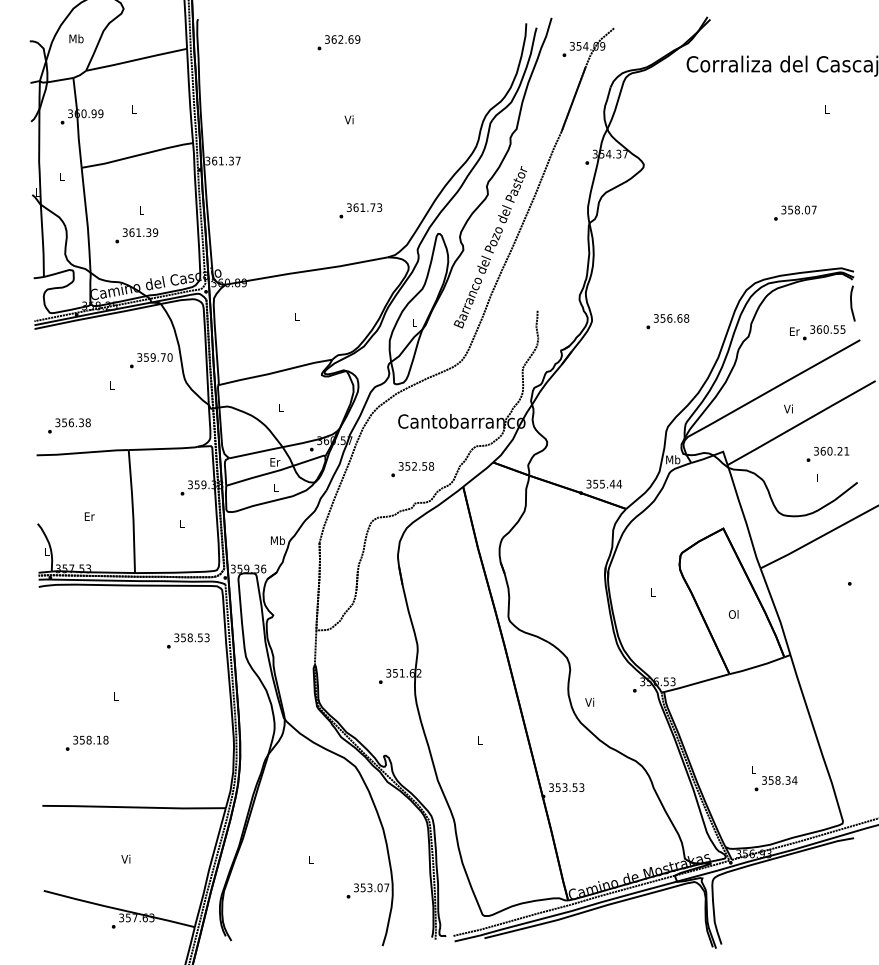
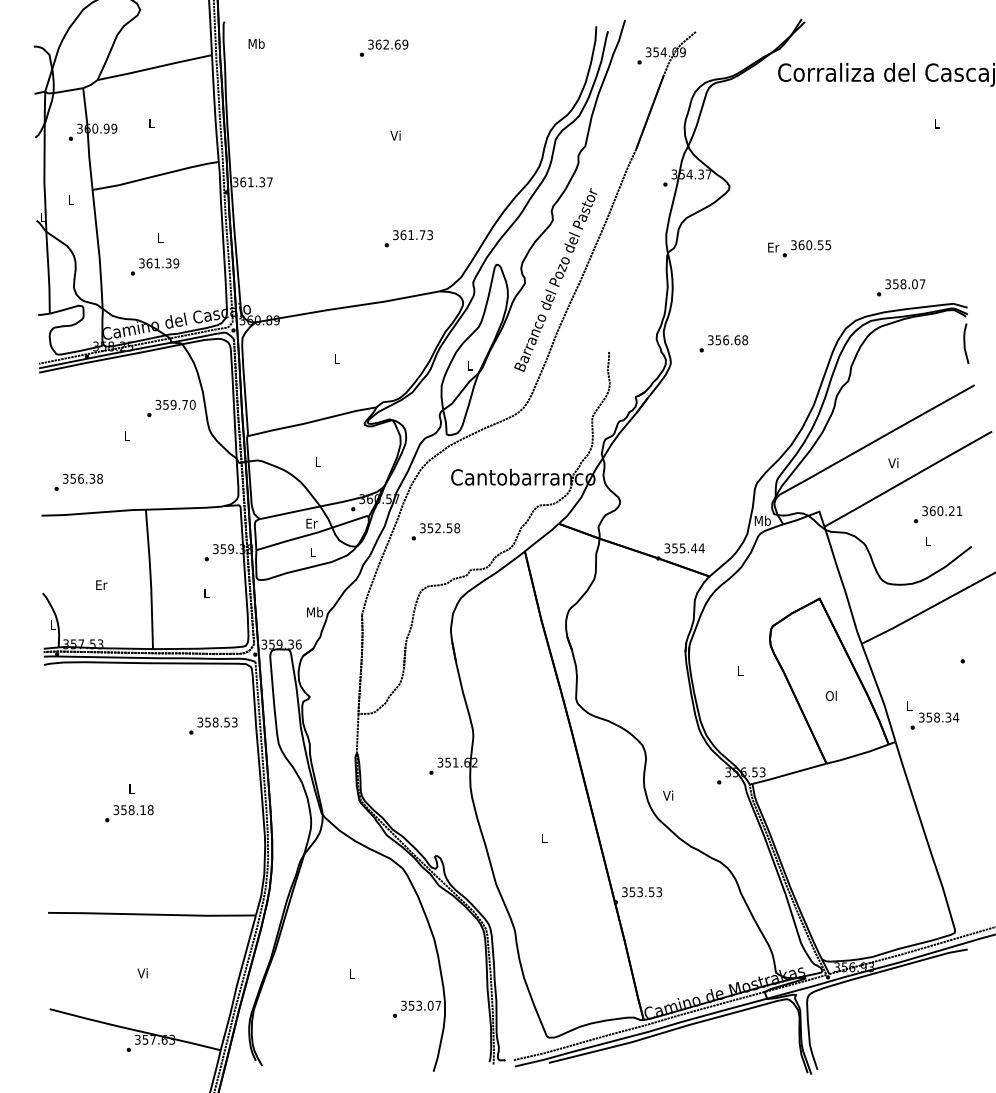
text: (76, 38) -> (256, 43), moved
text: (795, 212) -> (901, 287), moved
text: (667, 321) -> (723, 343), moved
text: (817, 332) -> (799, 248), moved
text: (412, 469) -> (435, 531), moved
text: (86, 742) -> (128, 812), moved
text: (774, 778) -> (933, 715), moved

